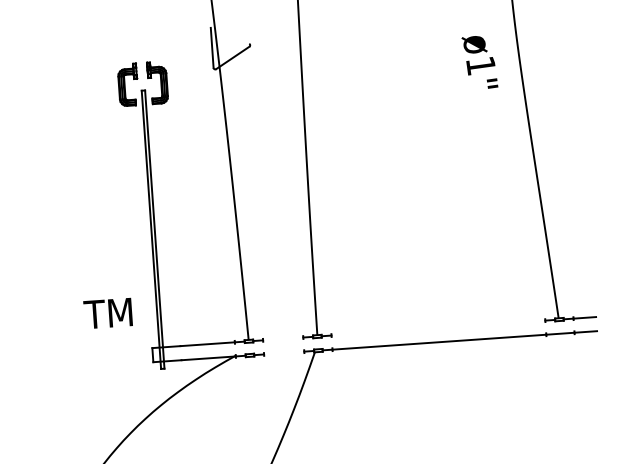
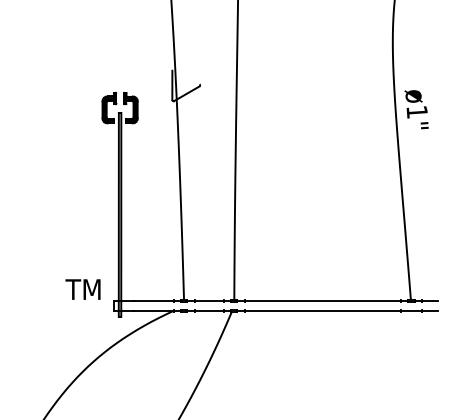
text: (479, 62) -> (416, 109), moved
text: (107, 313) -> (82, 289), moved
line: (437, 327) -> (322, 300), added
line: (282, 338) -> (208, 300), added
line: (283, 353) -> (208, 311), added

